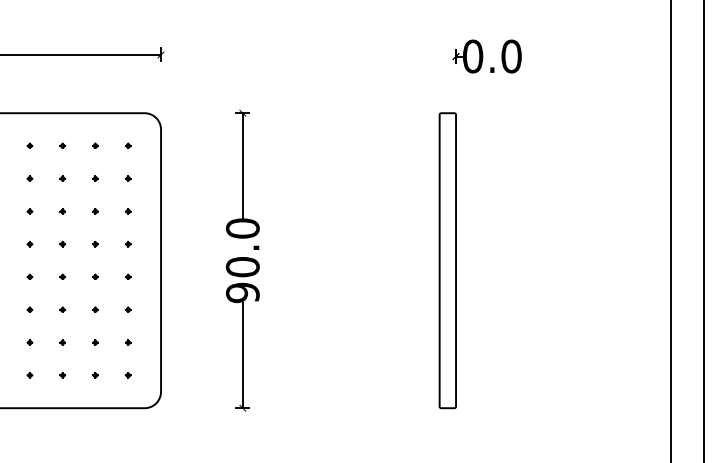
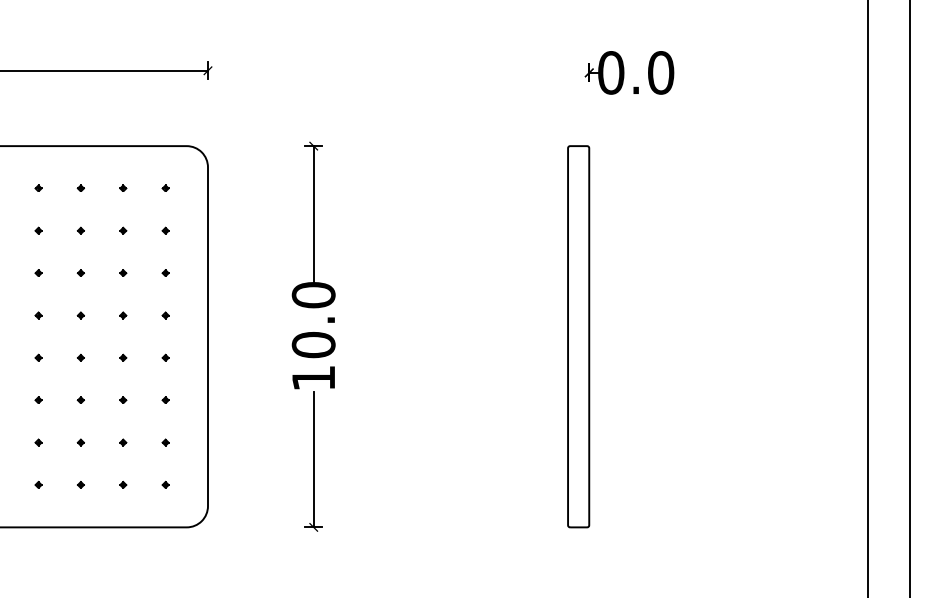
text: (242, 292) -> (313, 377), 90.0 -> 10.0

